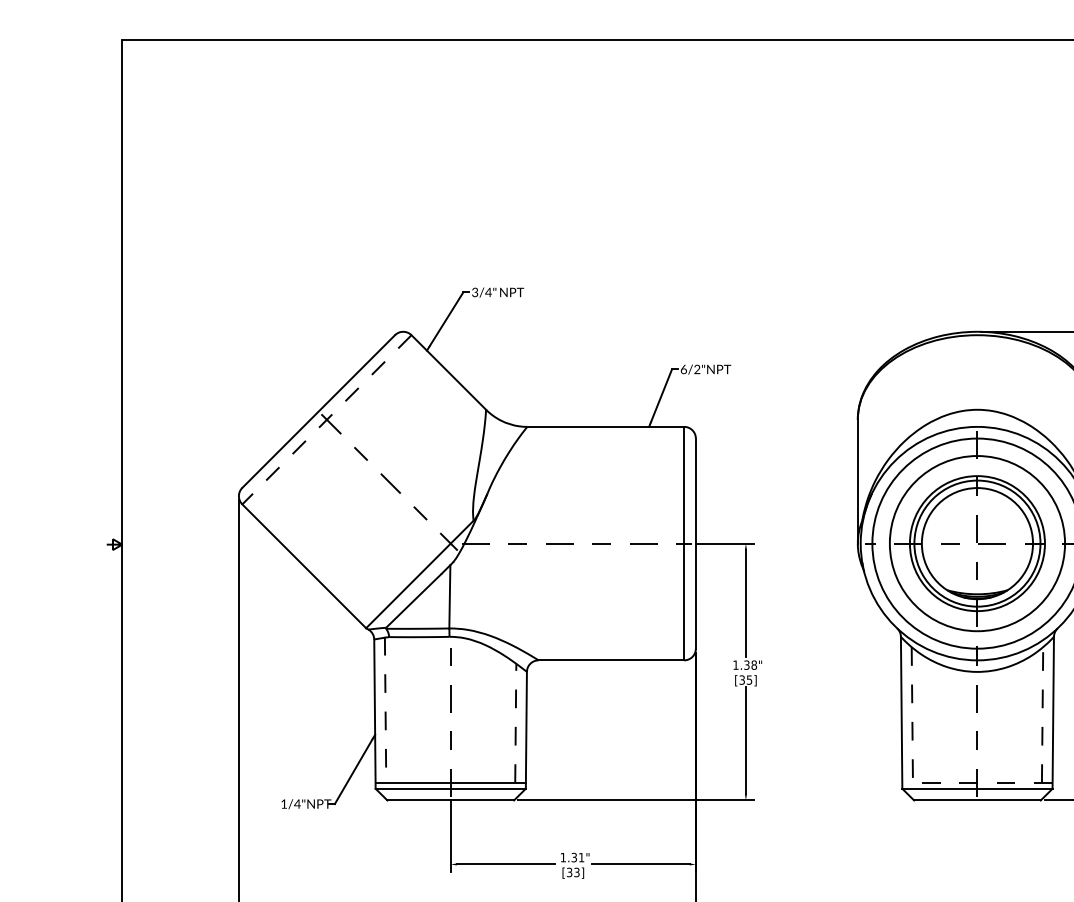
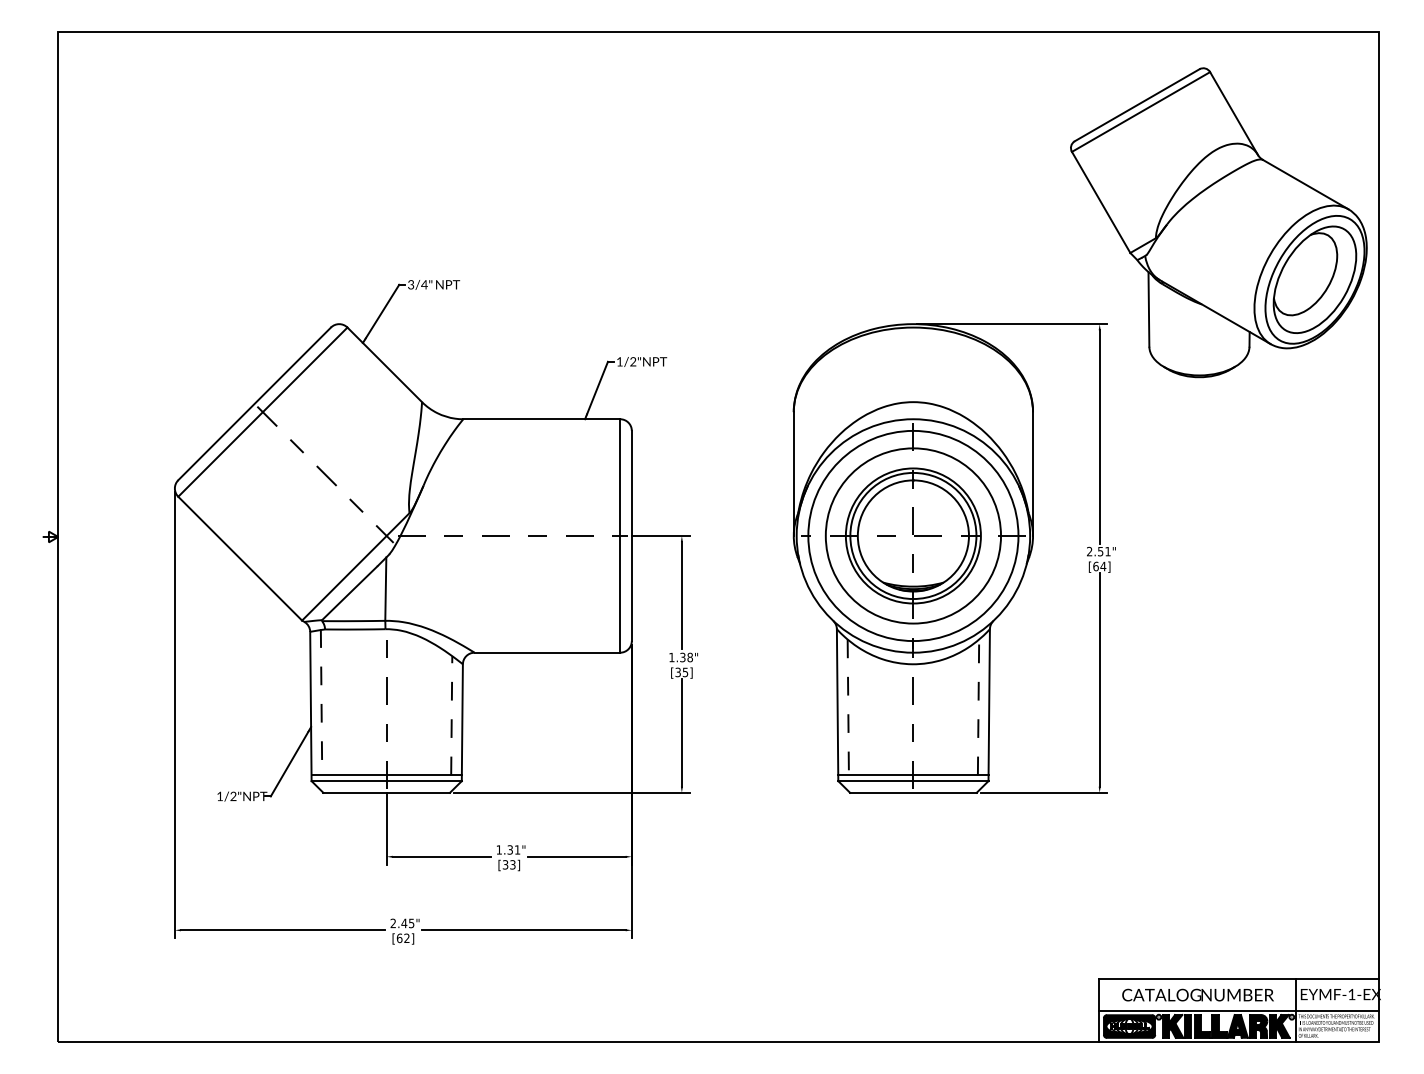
text: (683, 369) -> (619, 361), 6/2"NPT -> 1/2"NPT
line: (326, 420) -> (262, 412), dashed -> solid
line: (976, 783) -> (912, 775), dashed -> solid
text: (297, 804) -> (233, 796), 1/4"NPT -> 1/2"NPT

